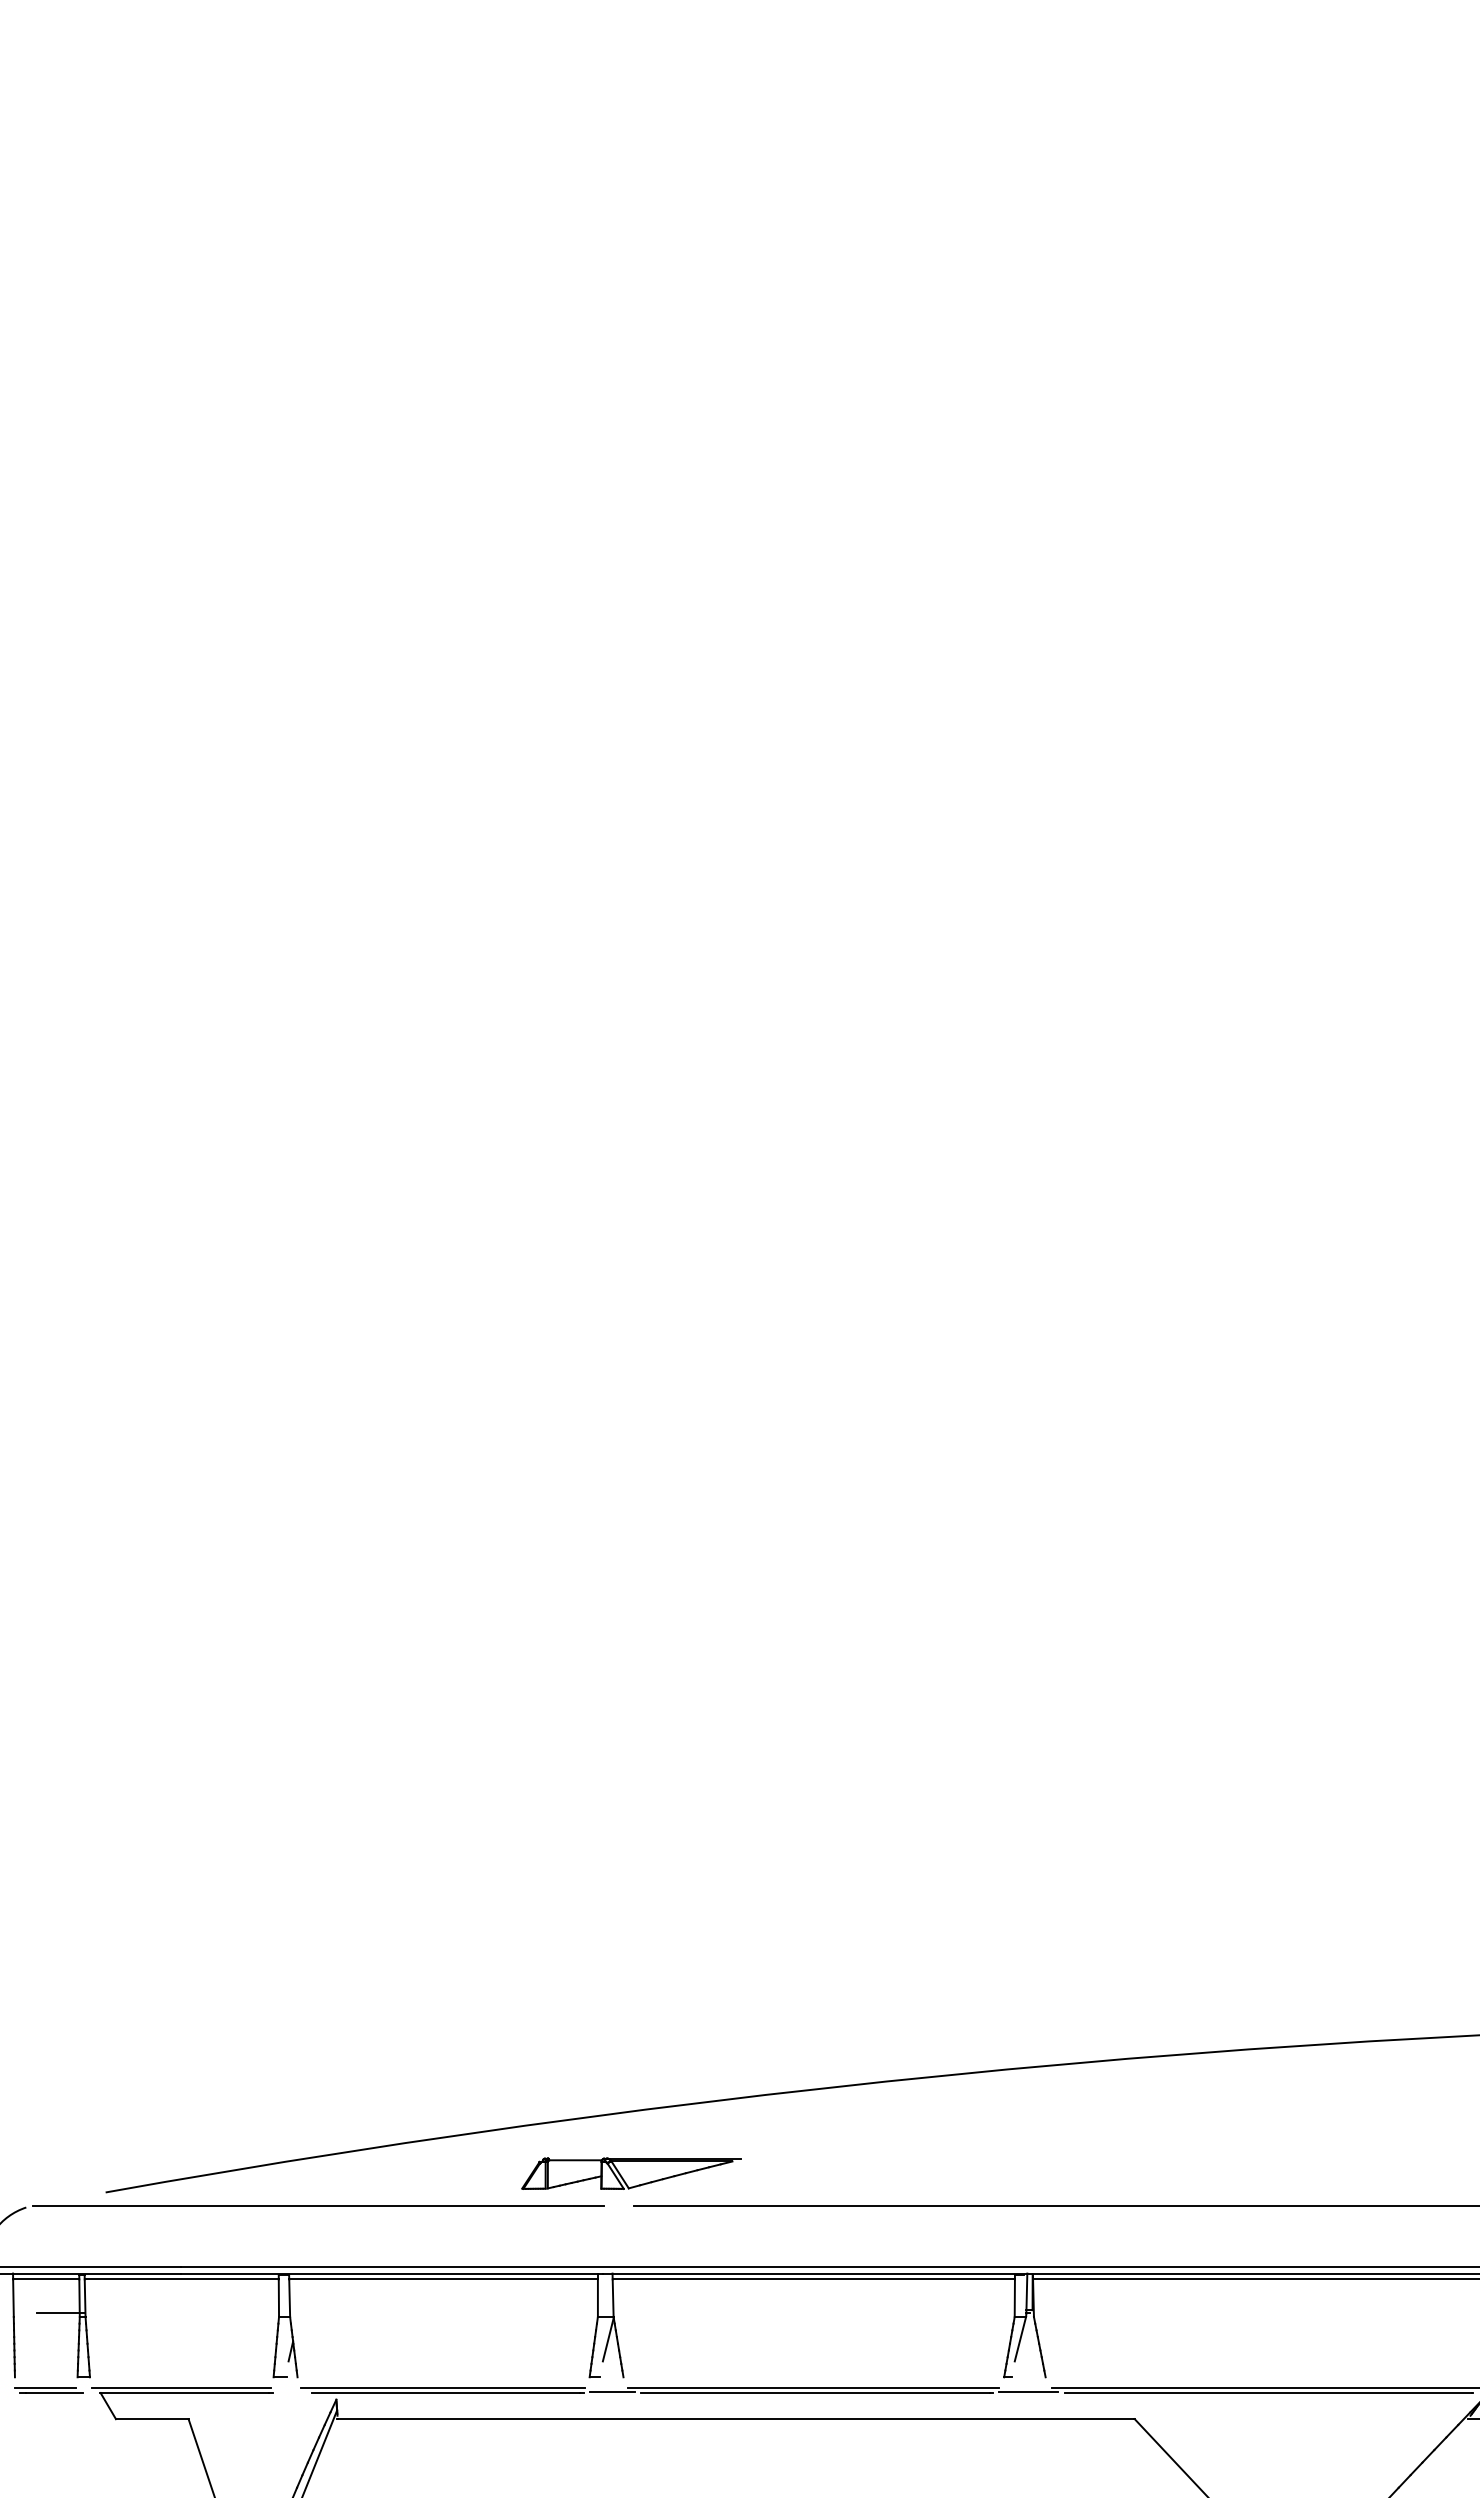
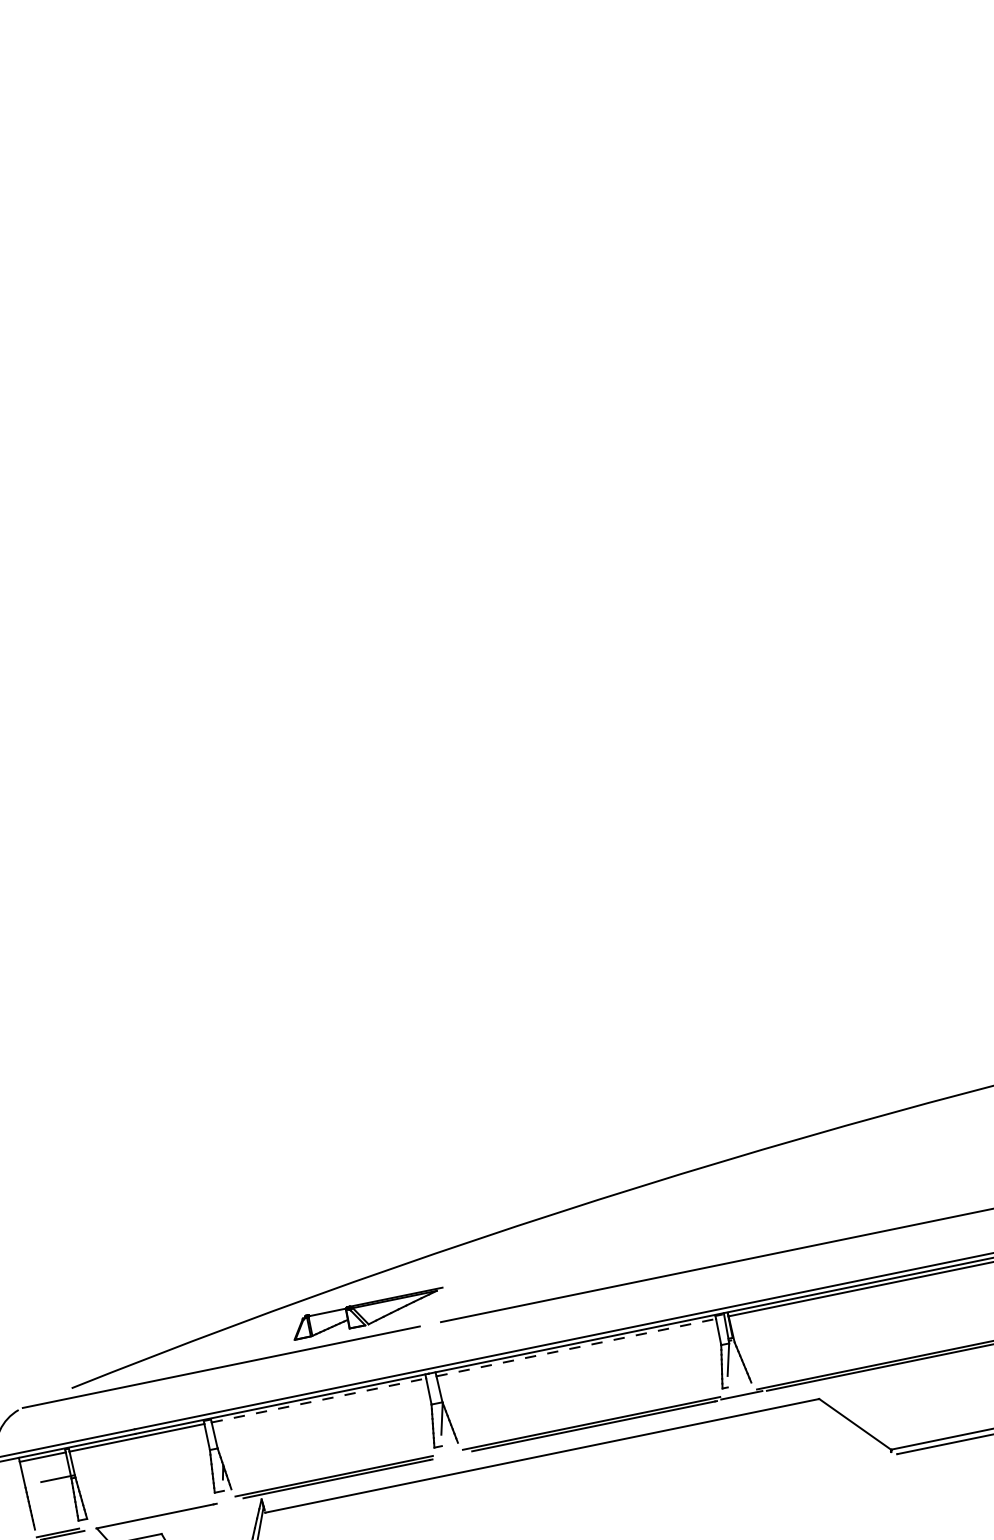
part: (631, 2173) -> (368, 1313), moved
line: (444, 2279) -> (319, 1400), solid -> dashed
line: (814, 2279) -> (576, 1347), solid -> dashed
line: (180, 2388) -> (151, 1513), removed
line: (611, 2392) -> (451, 1455), removed

